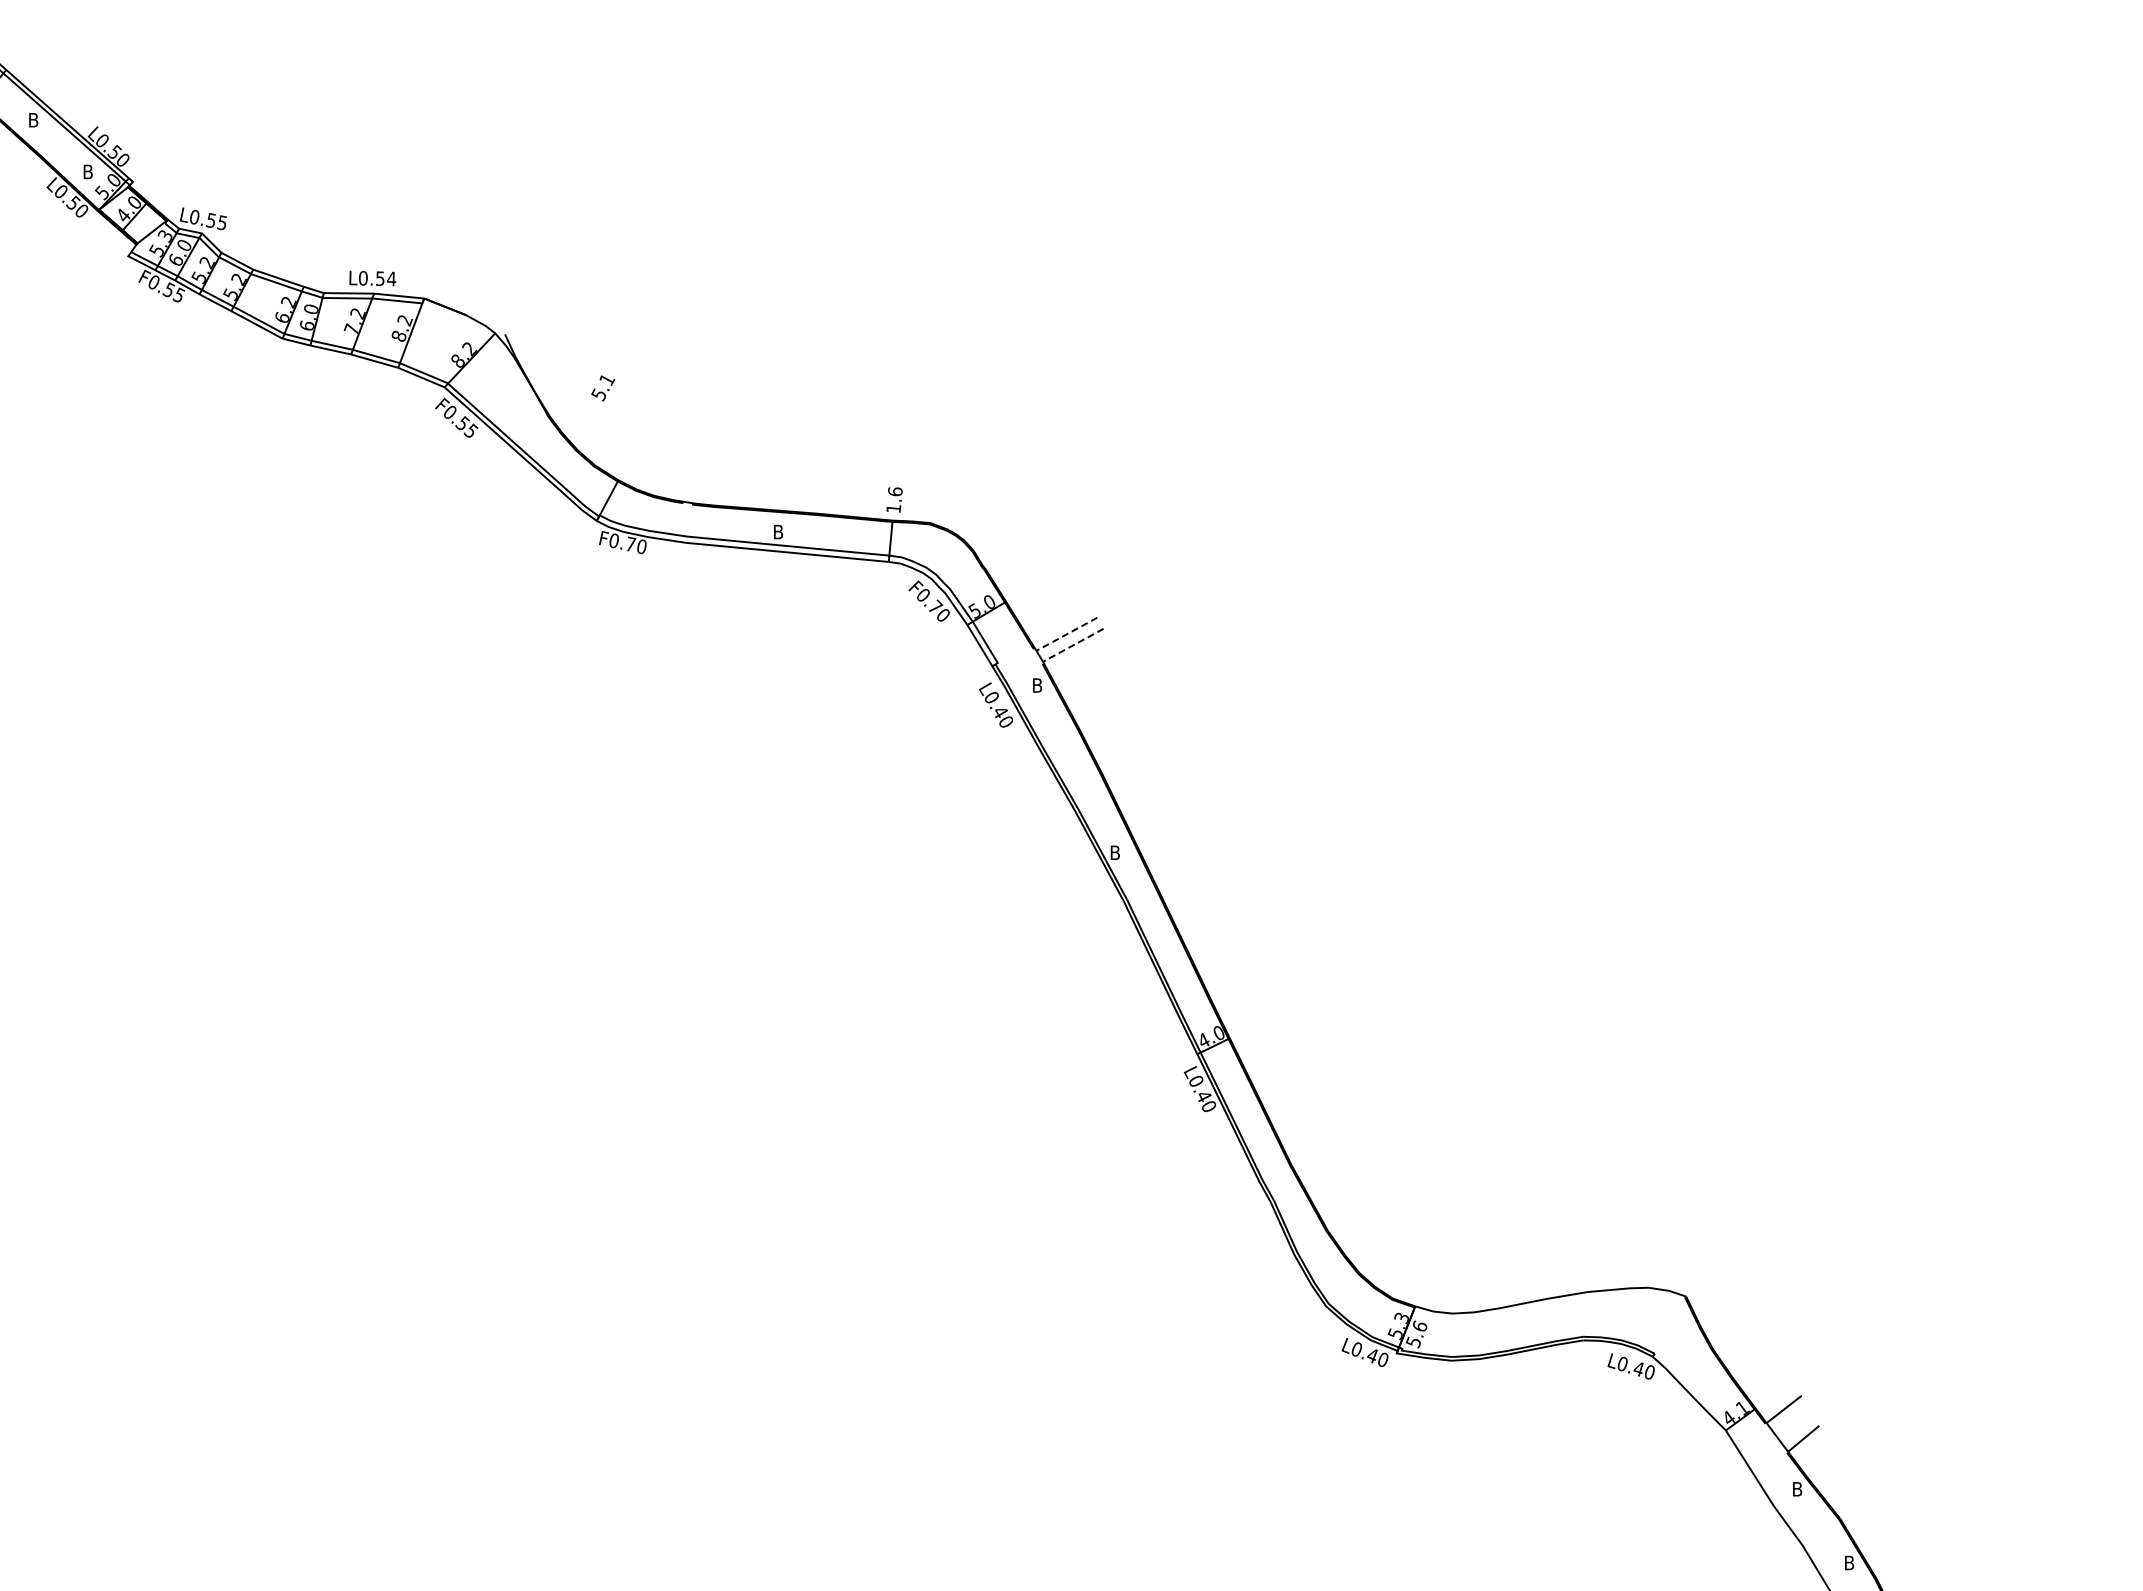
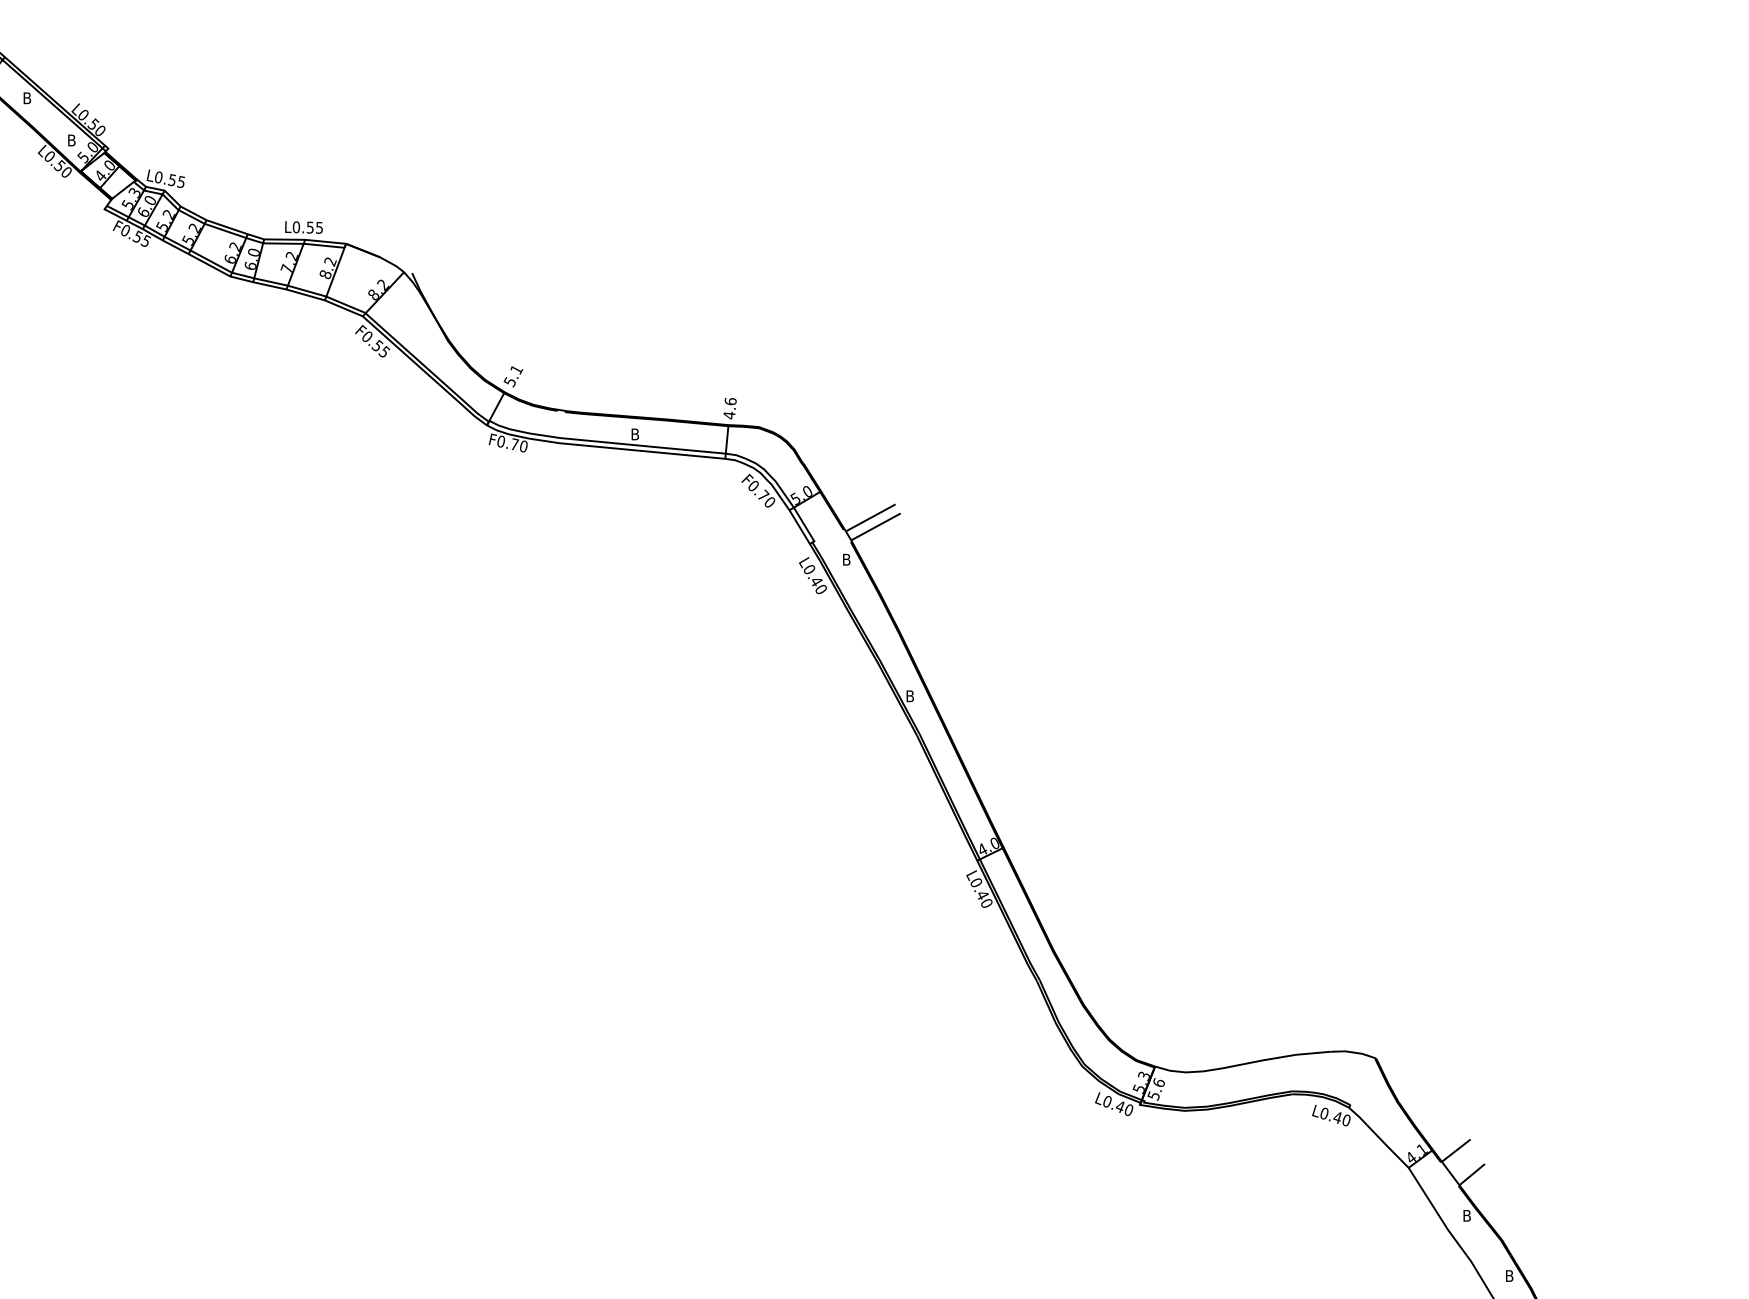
text: (391, 278) -> (319, 227), L0.54 -> L0.55
text: (603, 388) -> (513, 376), moved
text: (893, 508) -> (729, 415), 1.6 -> 4.6
line: (1066, 634) -> (870, 518), dashed -> solid
line: (1072, 645) -> (875, 527), dashed -> solid

